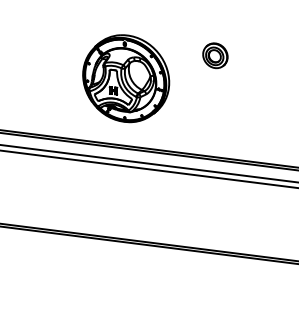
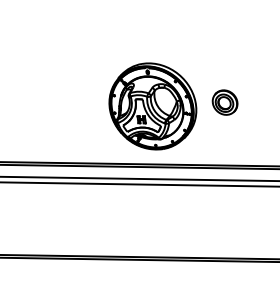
part: (215, 55) -> (225, 102), moved
part: (126, 78) -> (153, 106), moved

